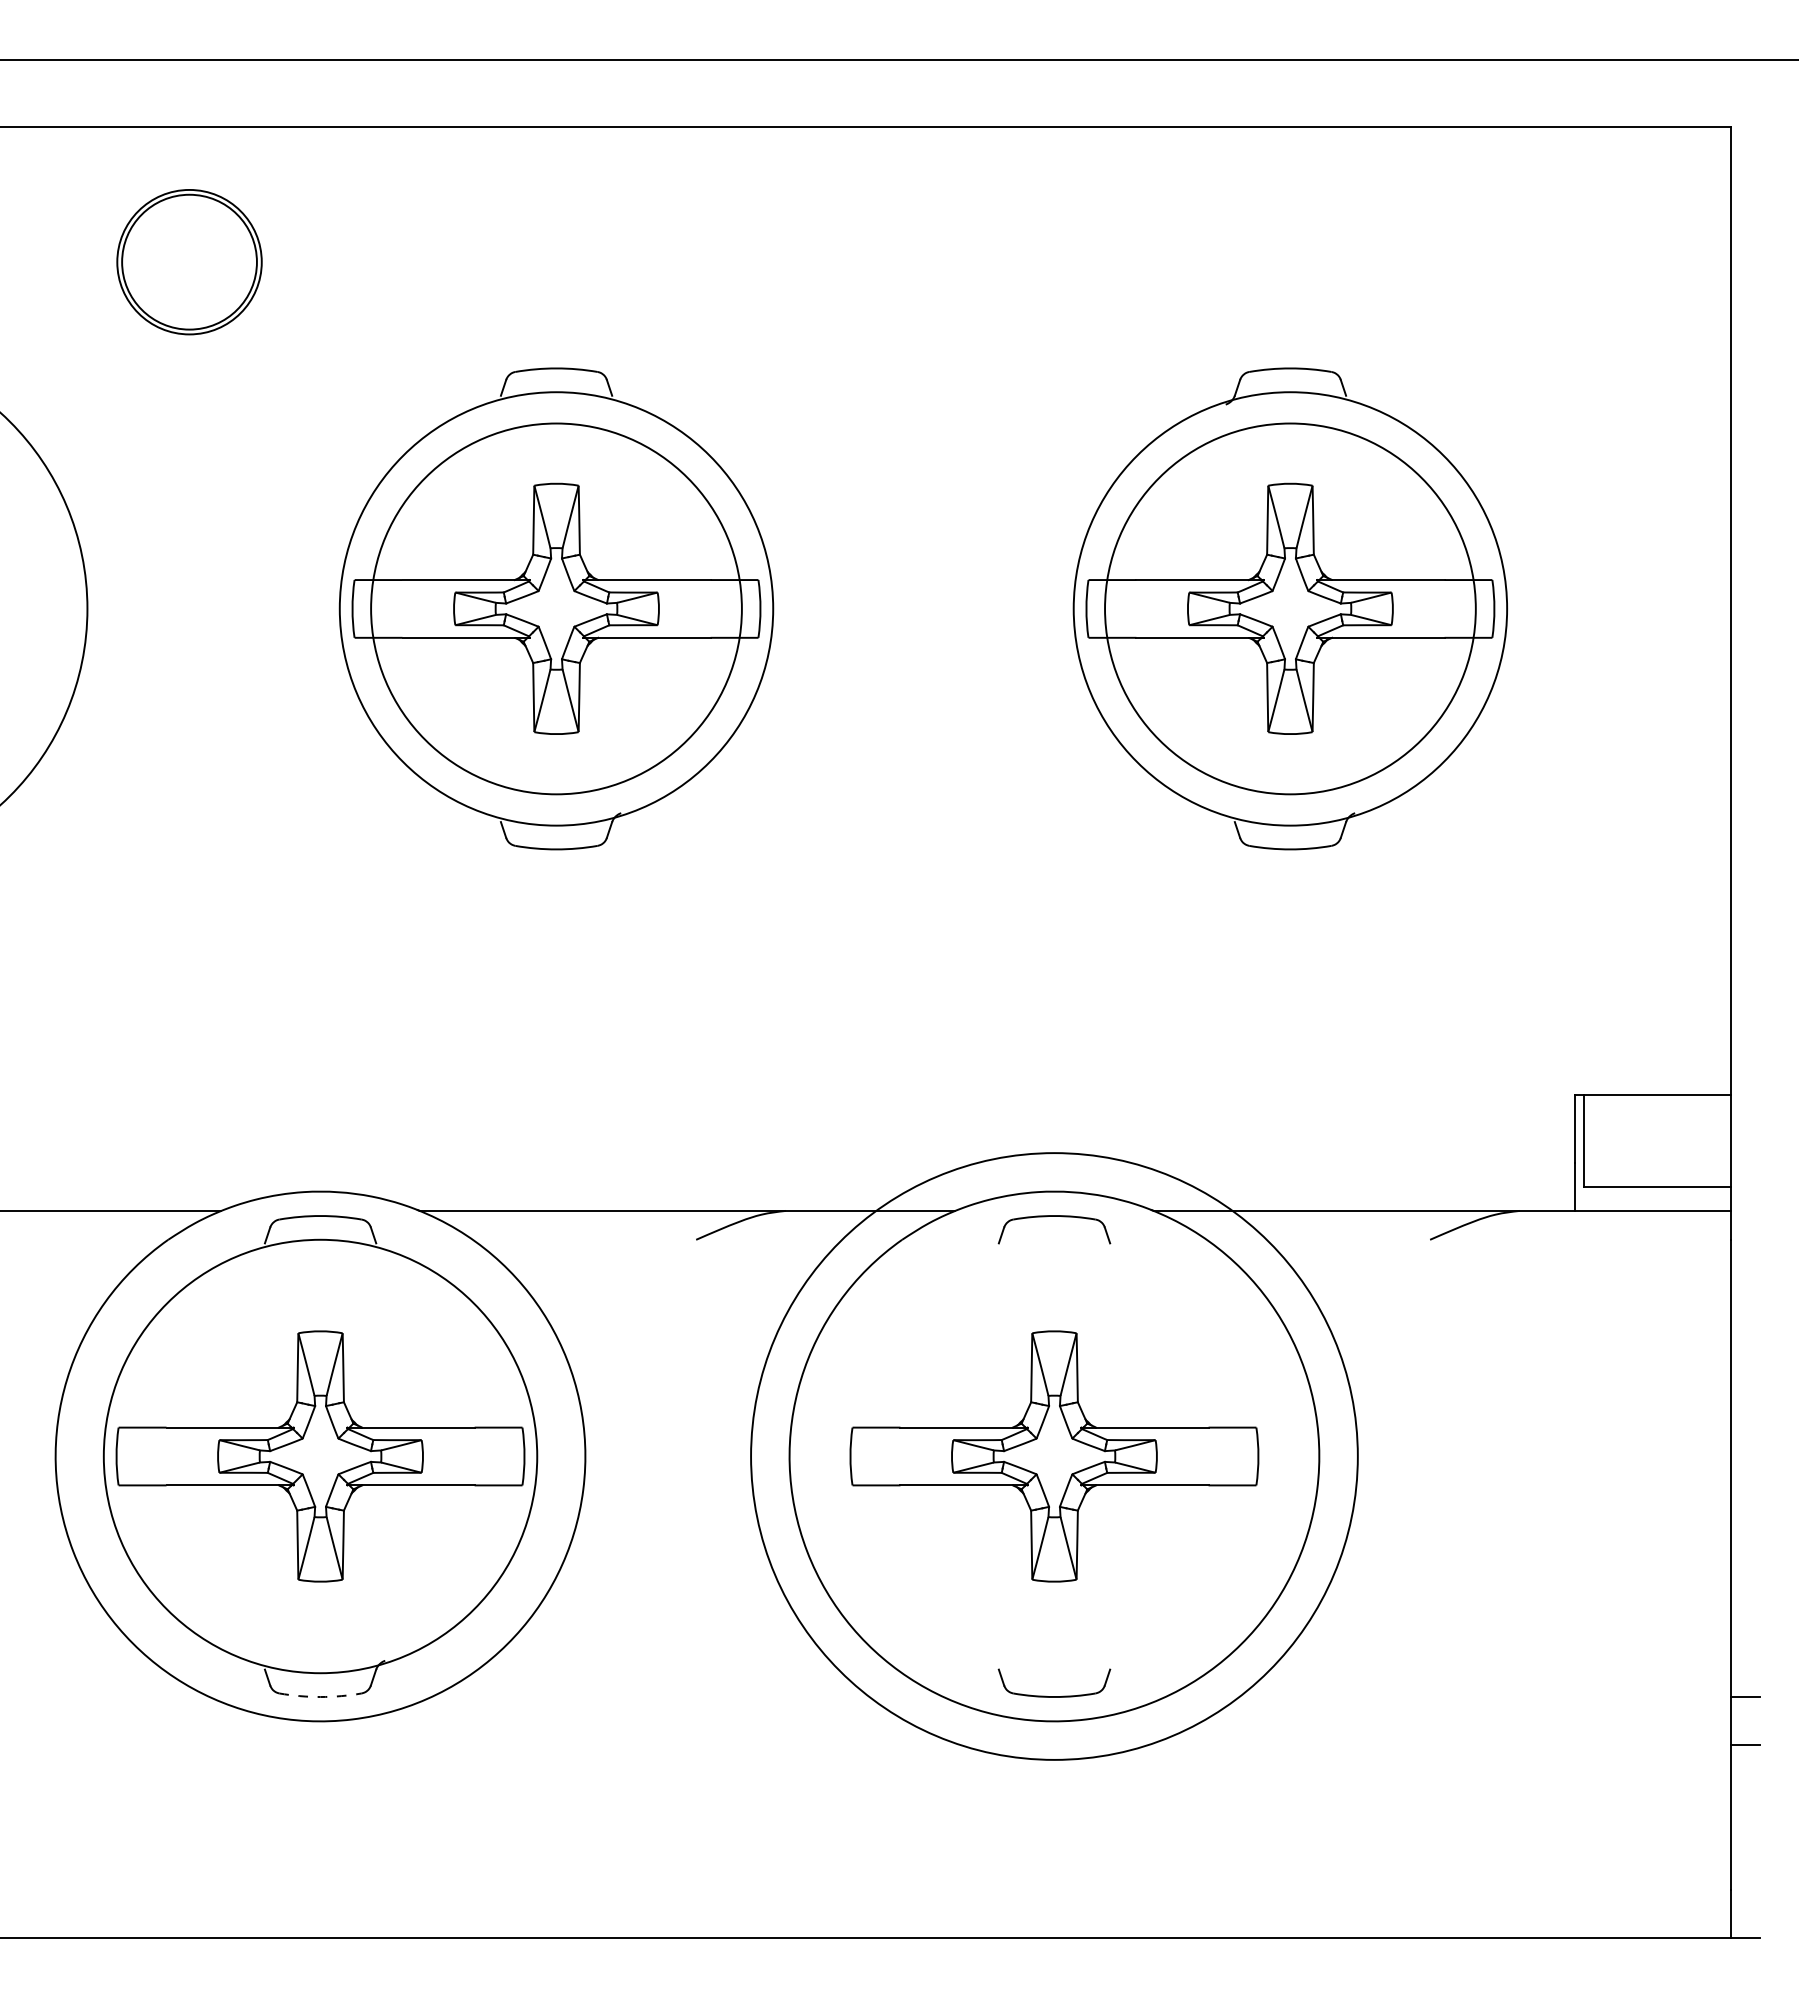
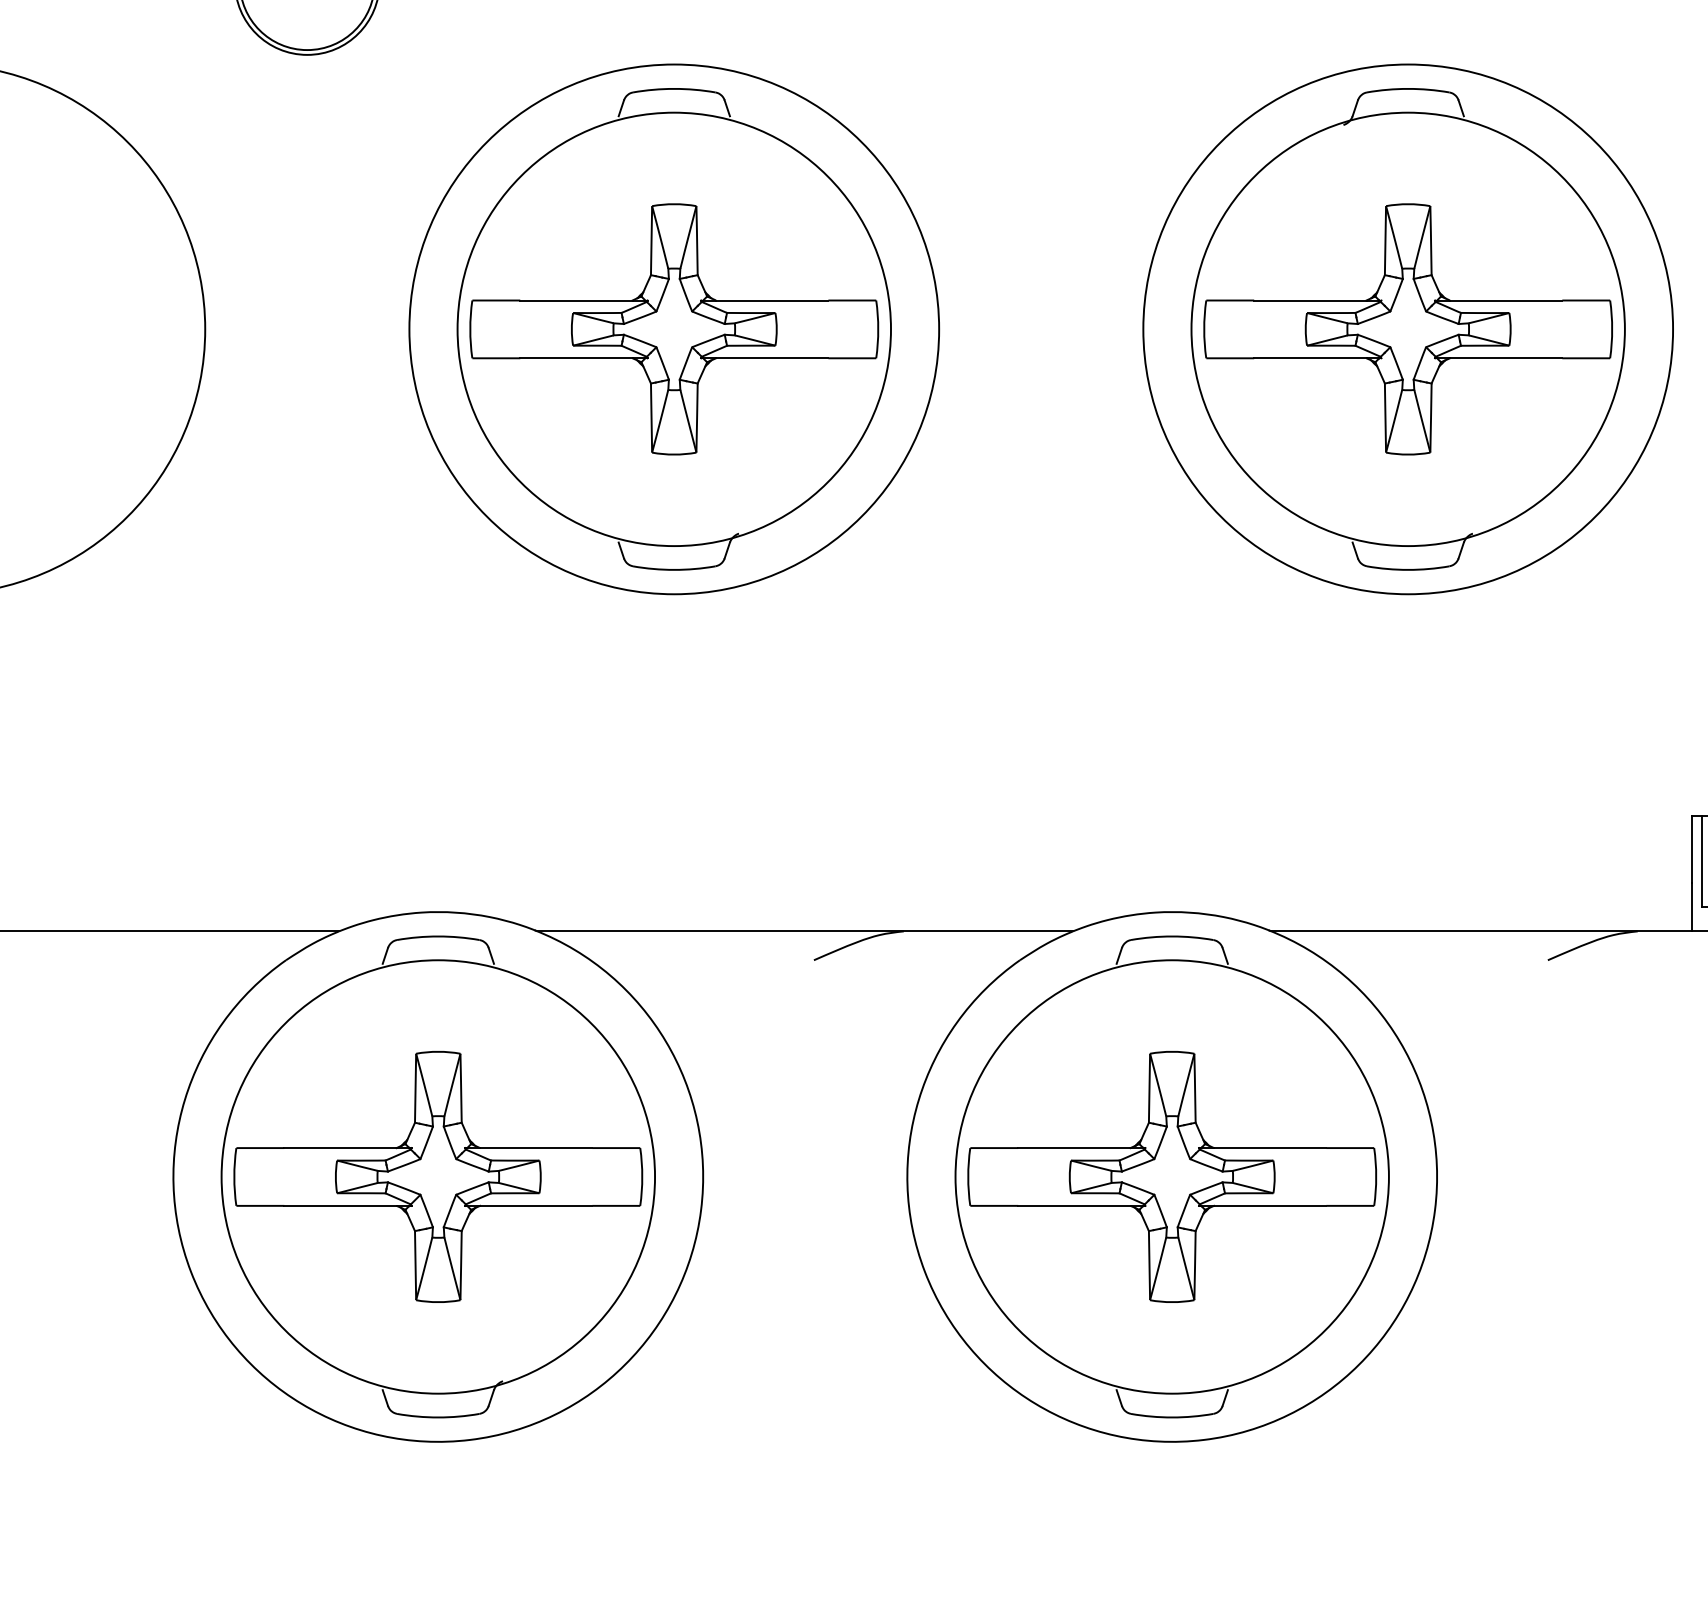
circle: (556, 608) -> (674, 328), size x1.43
circle: (1290, 608) -> (1408, 328), size x1.43
circle: (1054, 1456) -> (1172, 1176), size x0.71
arc: (320, 1697) -> (438, 1417), dashed -> solid

